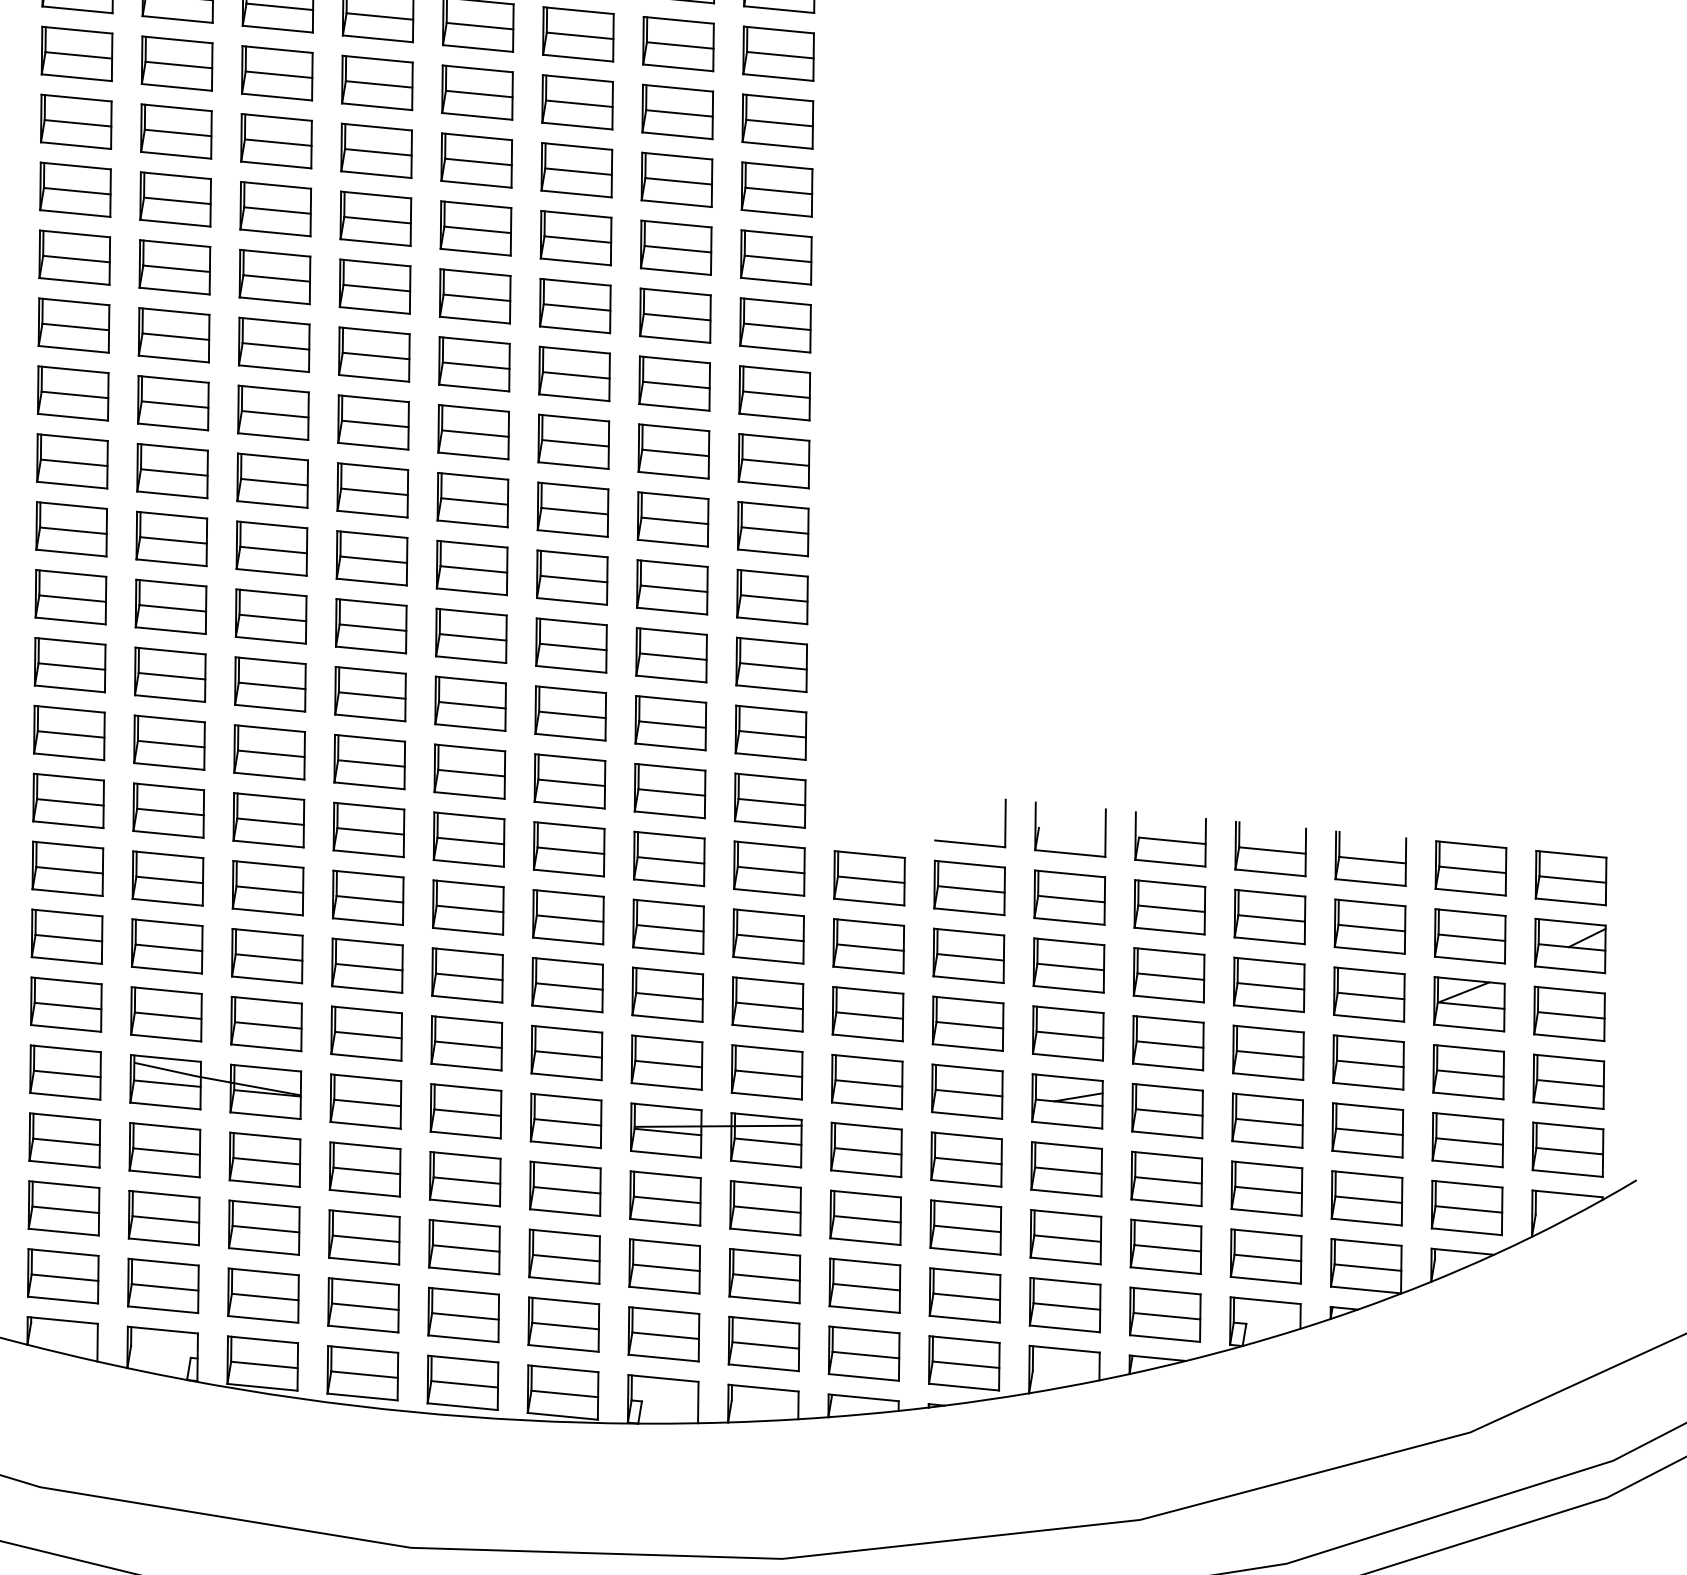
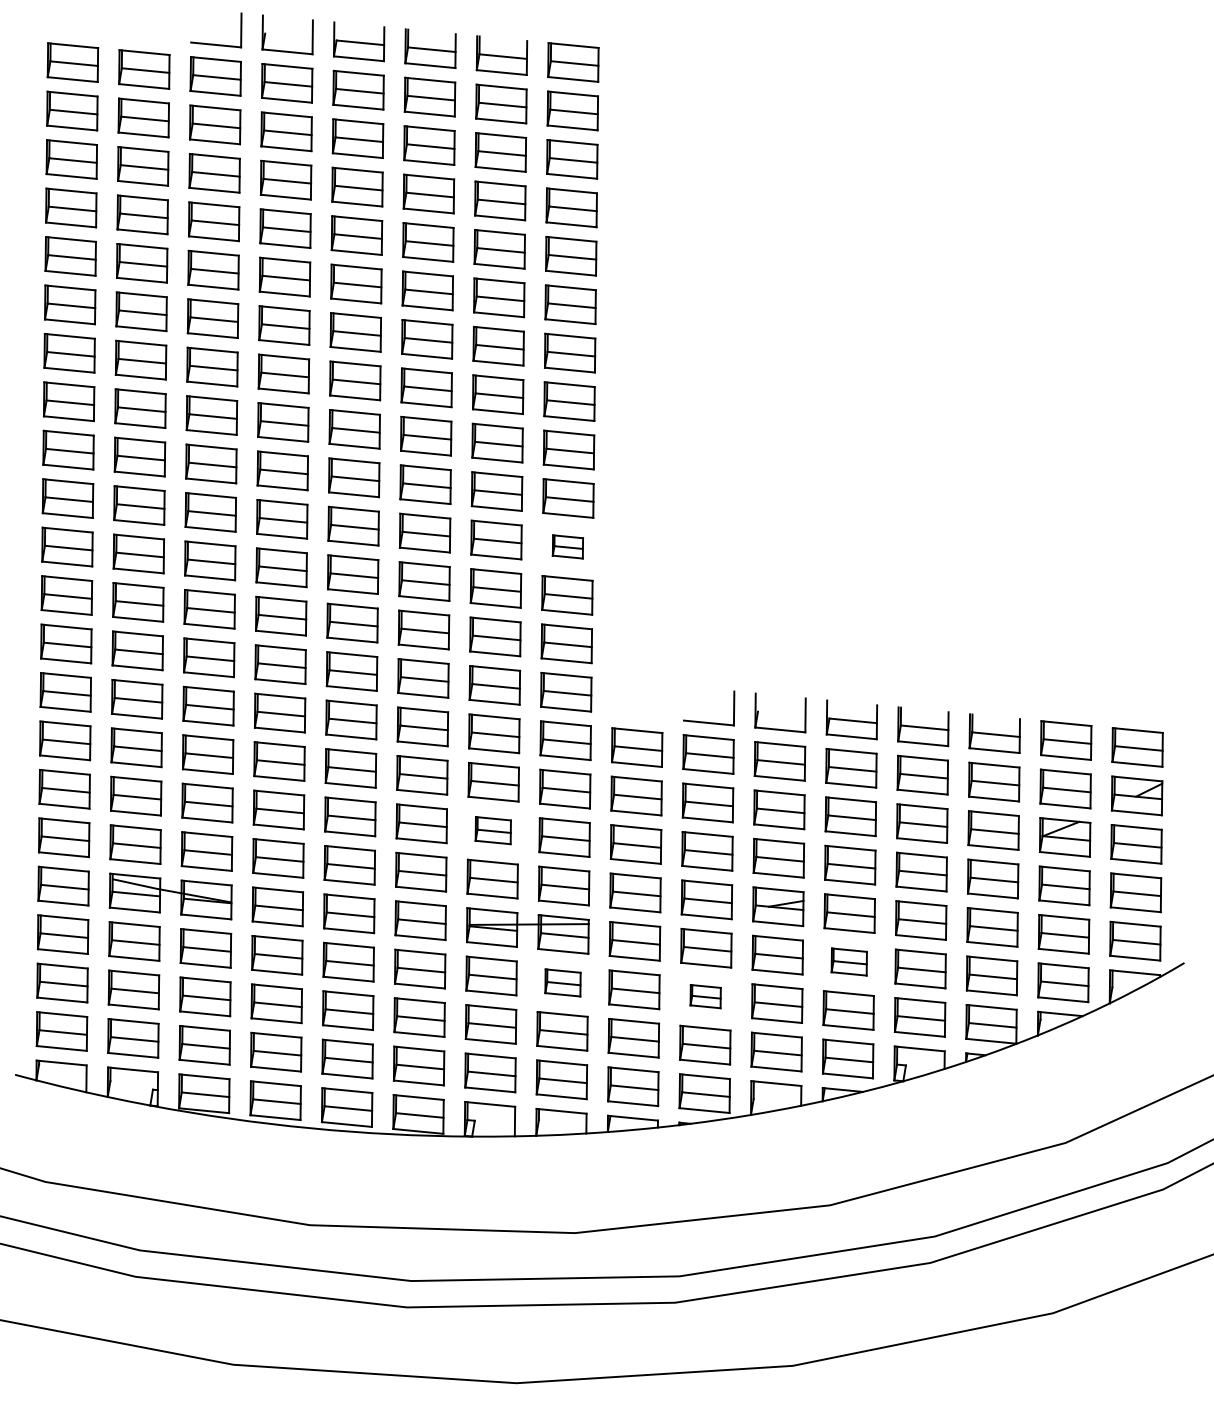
part: (771, 596) -> (567, 546), size x0.6
part: (668, 994) -> (493, 830), size x0.7
part: (1167, 1178) -> (849, 961), size x0.7
part: (764, 1207) -> (562, 982), size x0.7
part: (965, 1227) -> (705, 996), size x0.6

